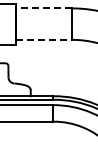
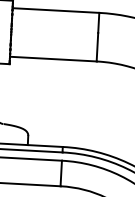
line: (43, 8) -> (54, 10), dashed -> solid
line: (44, 39) -> (53, 58), dashed -> solid

